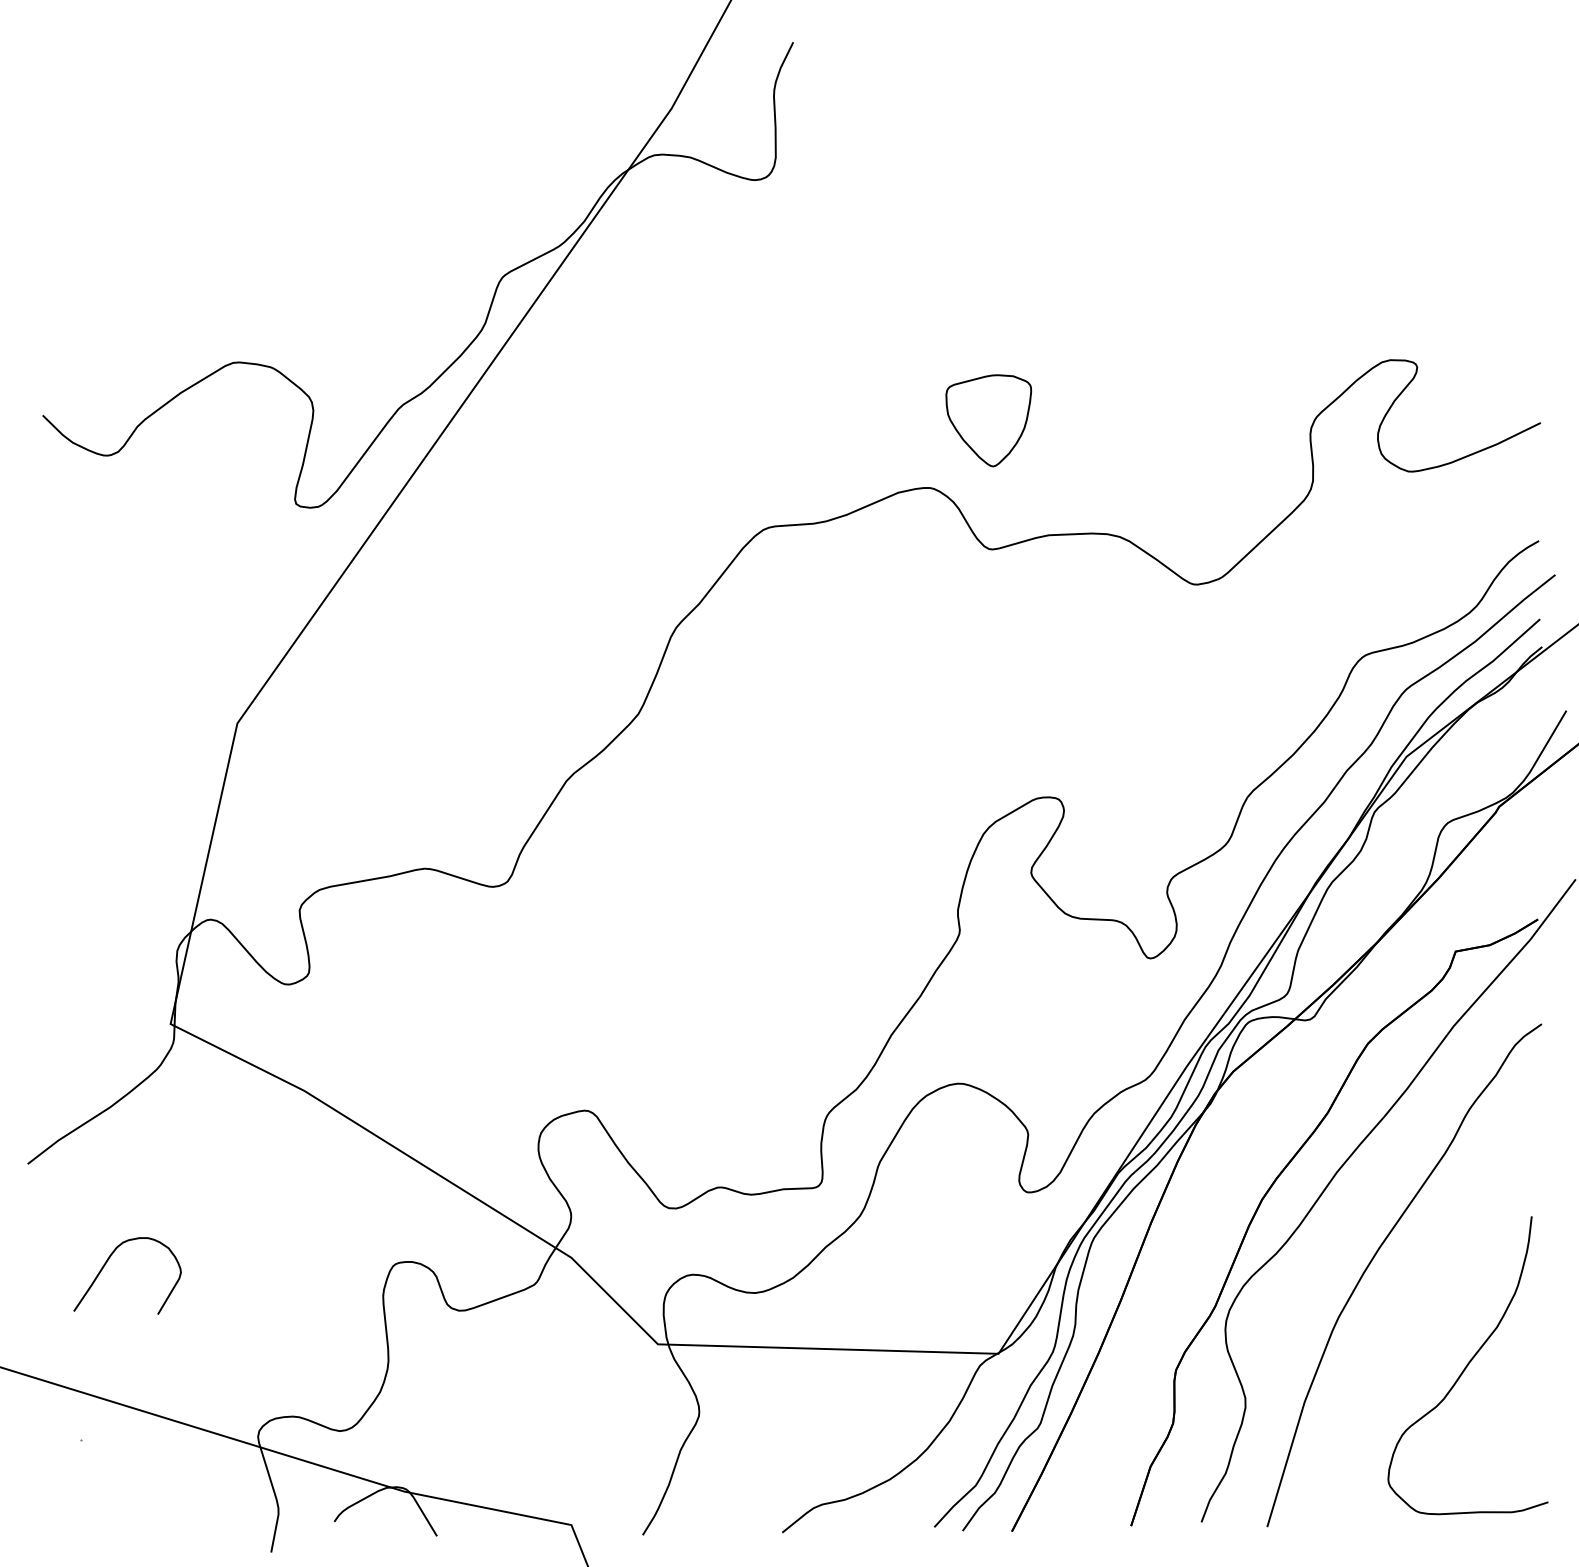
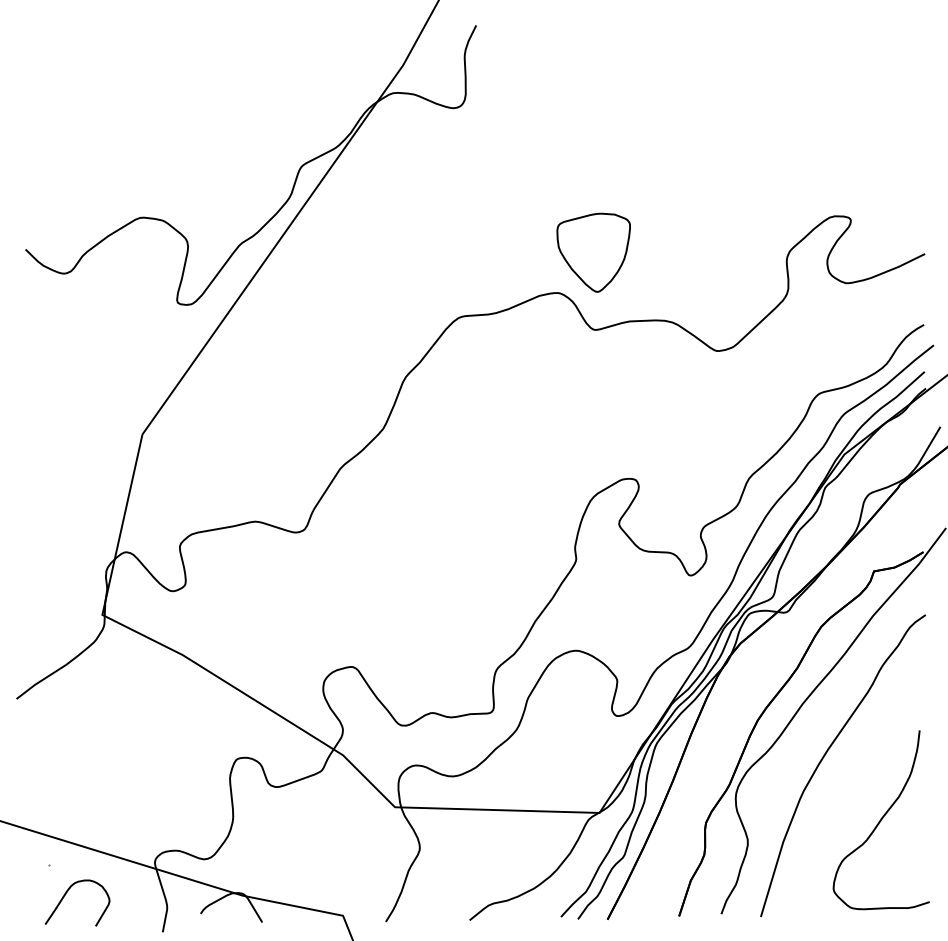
part: (988, 420) -> (593, 252), size x1.43
curve: (109, 1261) -> (66, 894), moved

